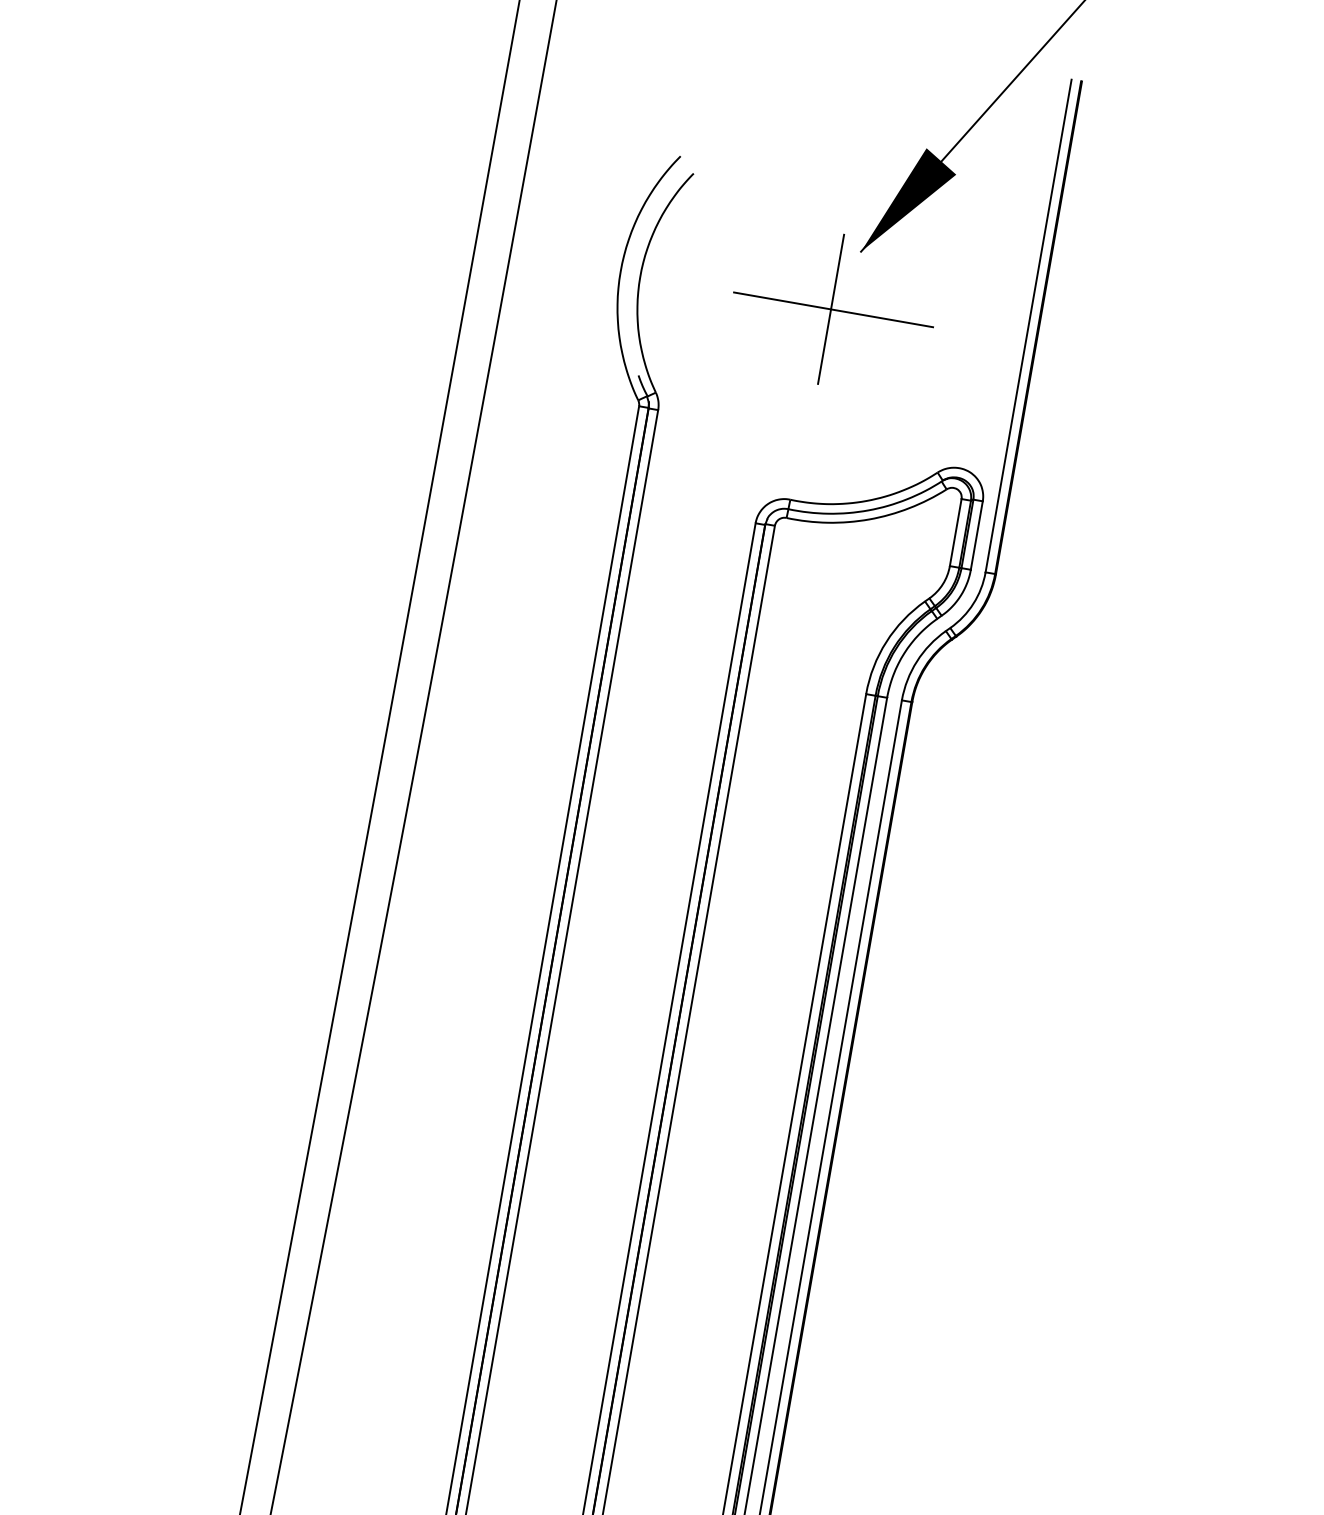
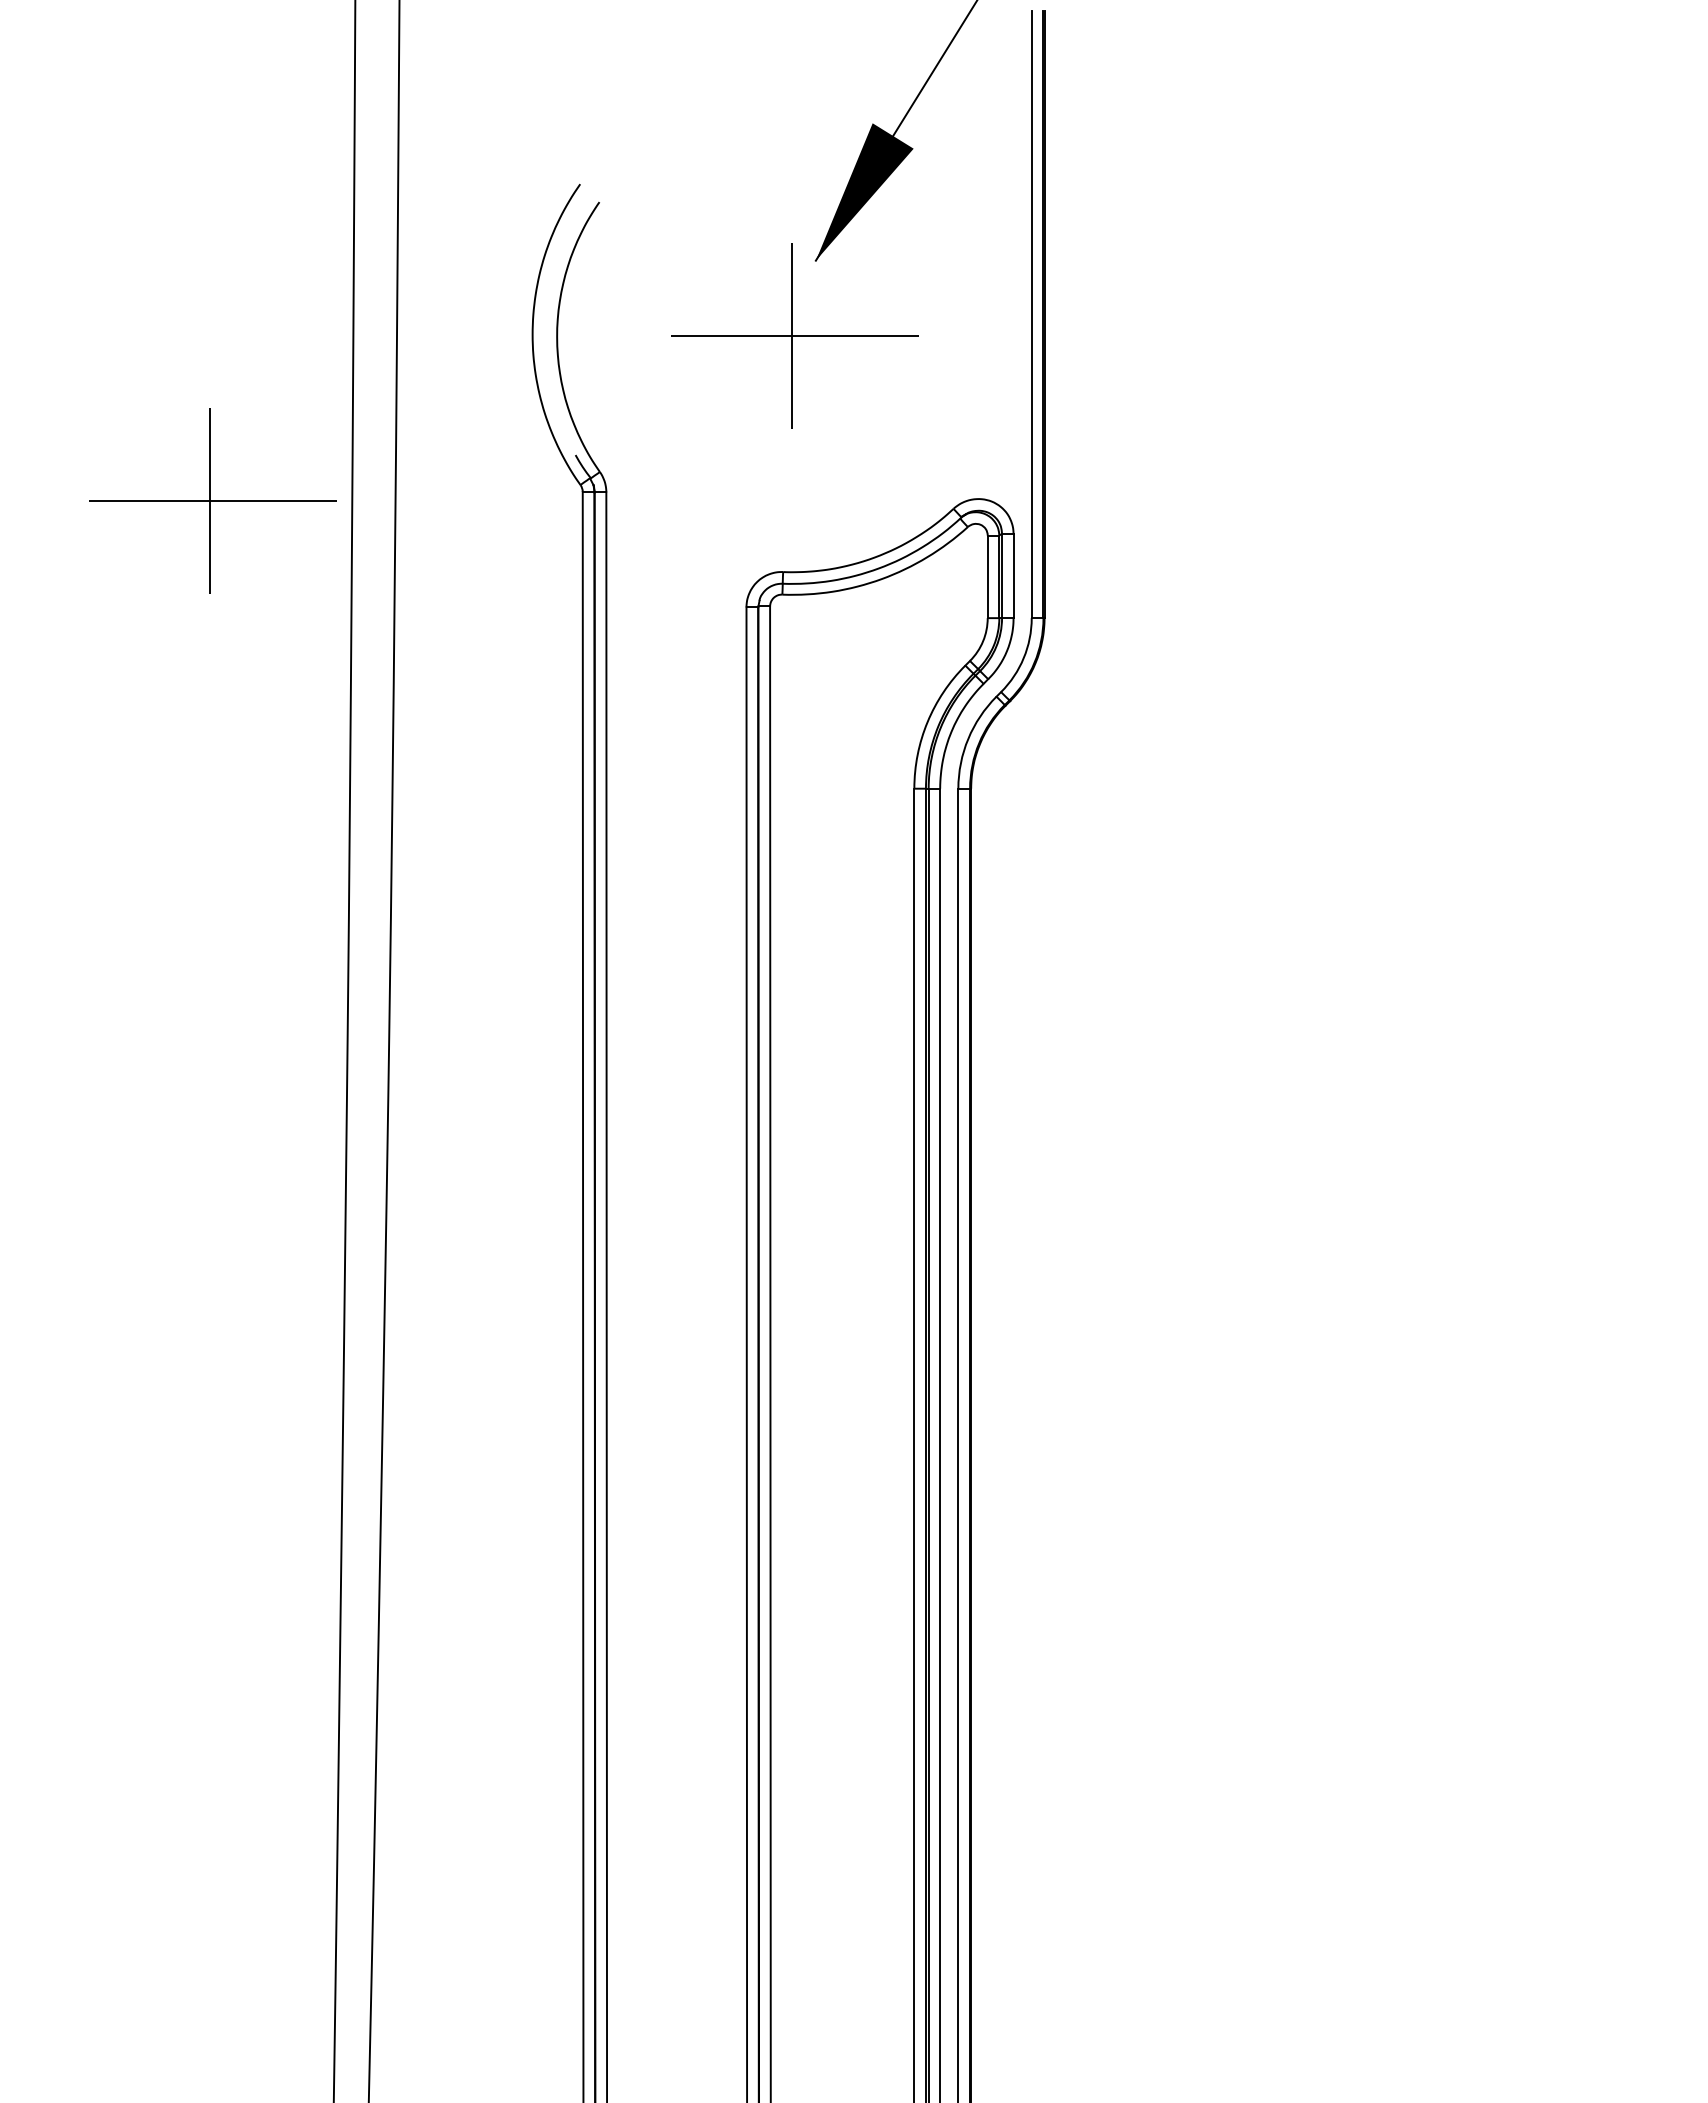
part: (337, 360) -> (212, 500), added

